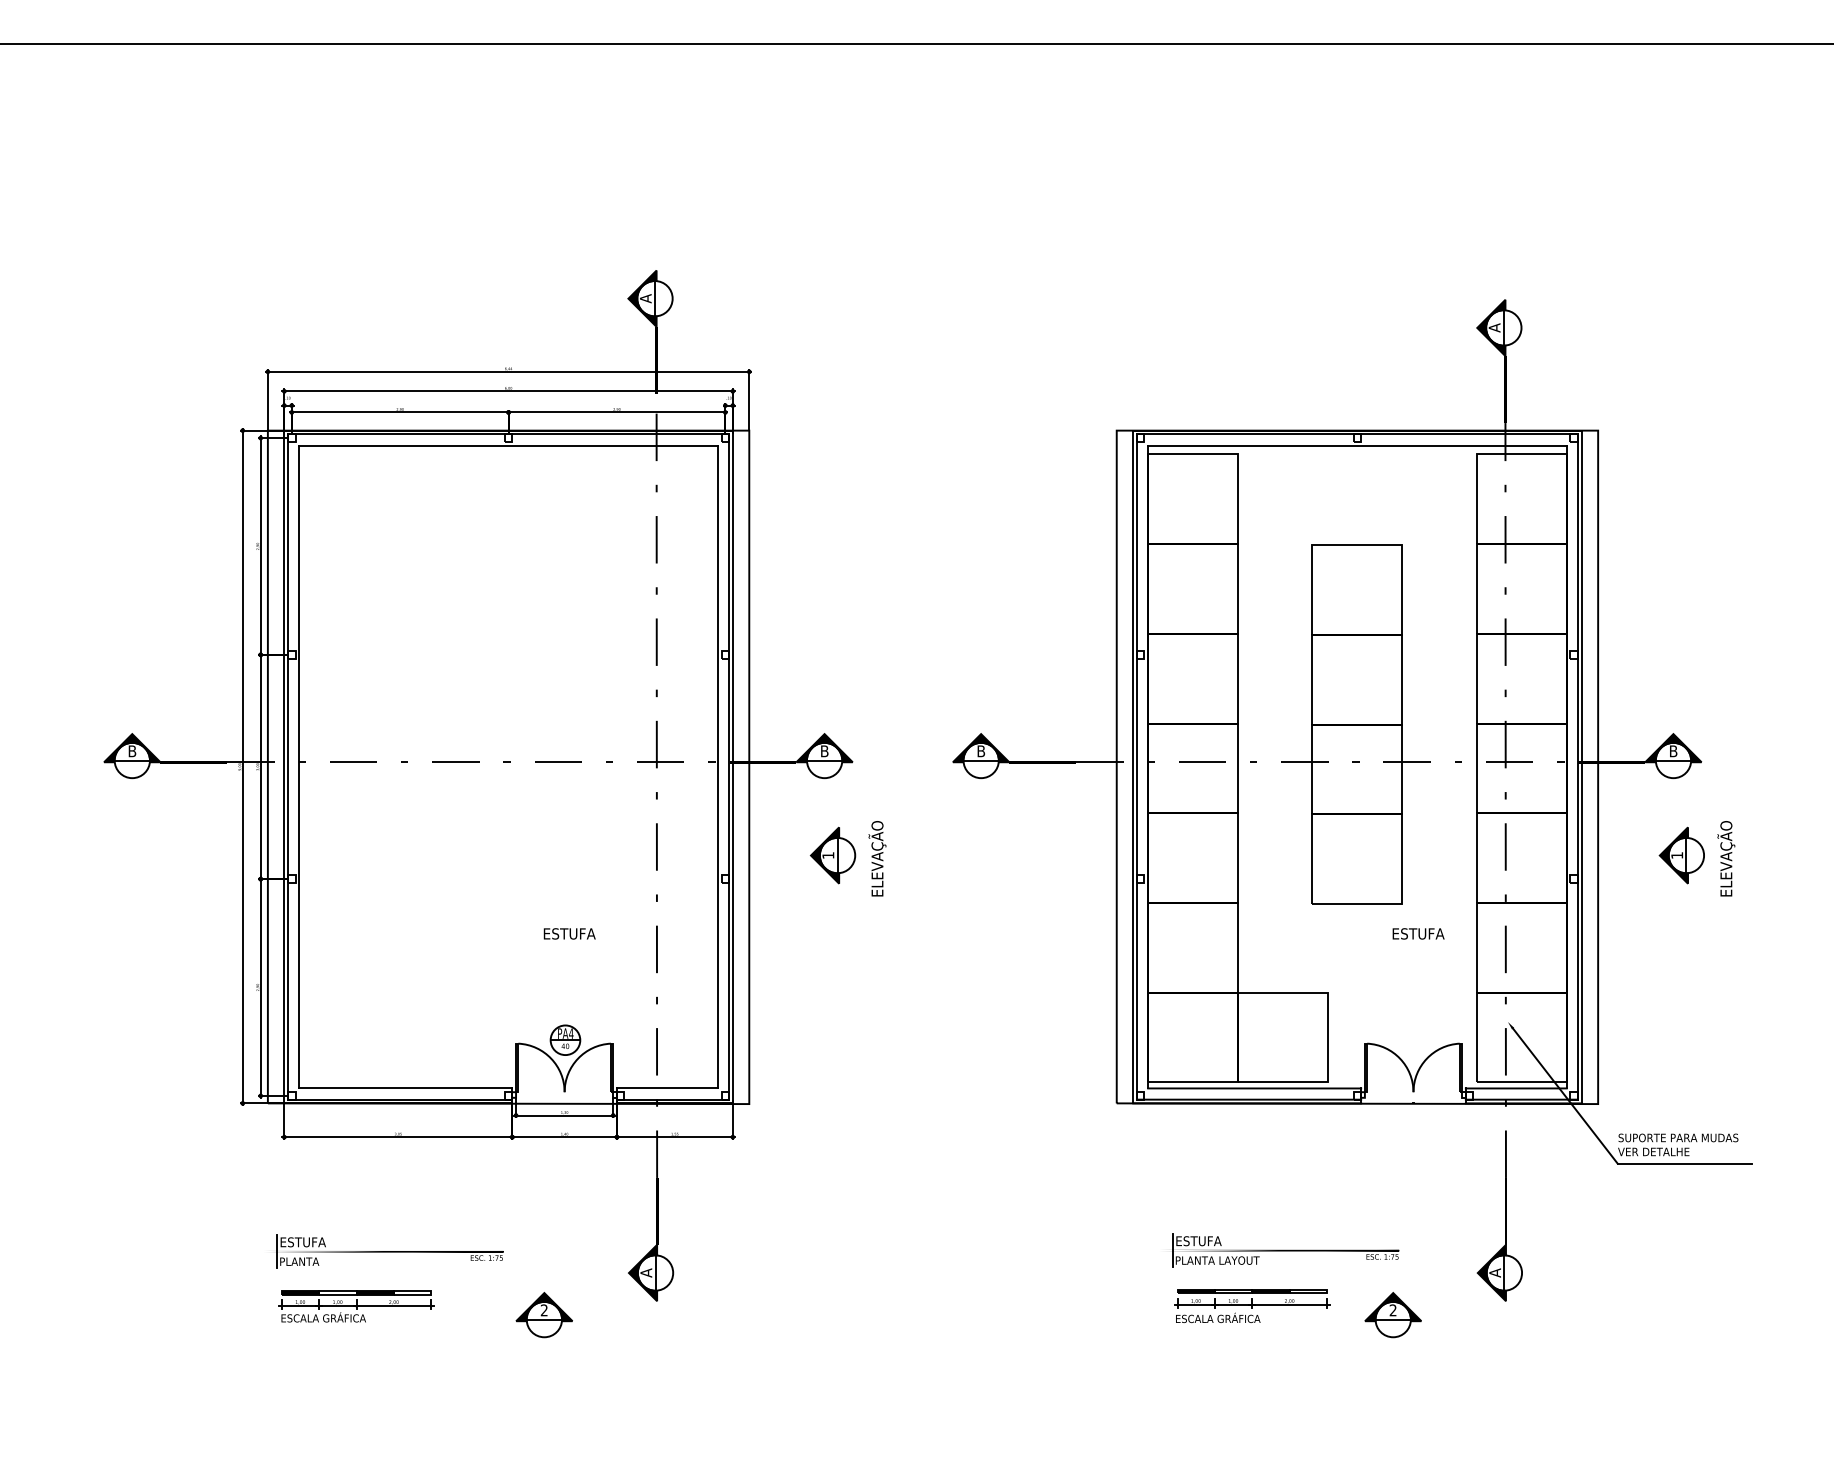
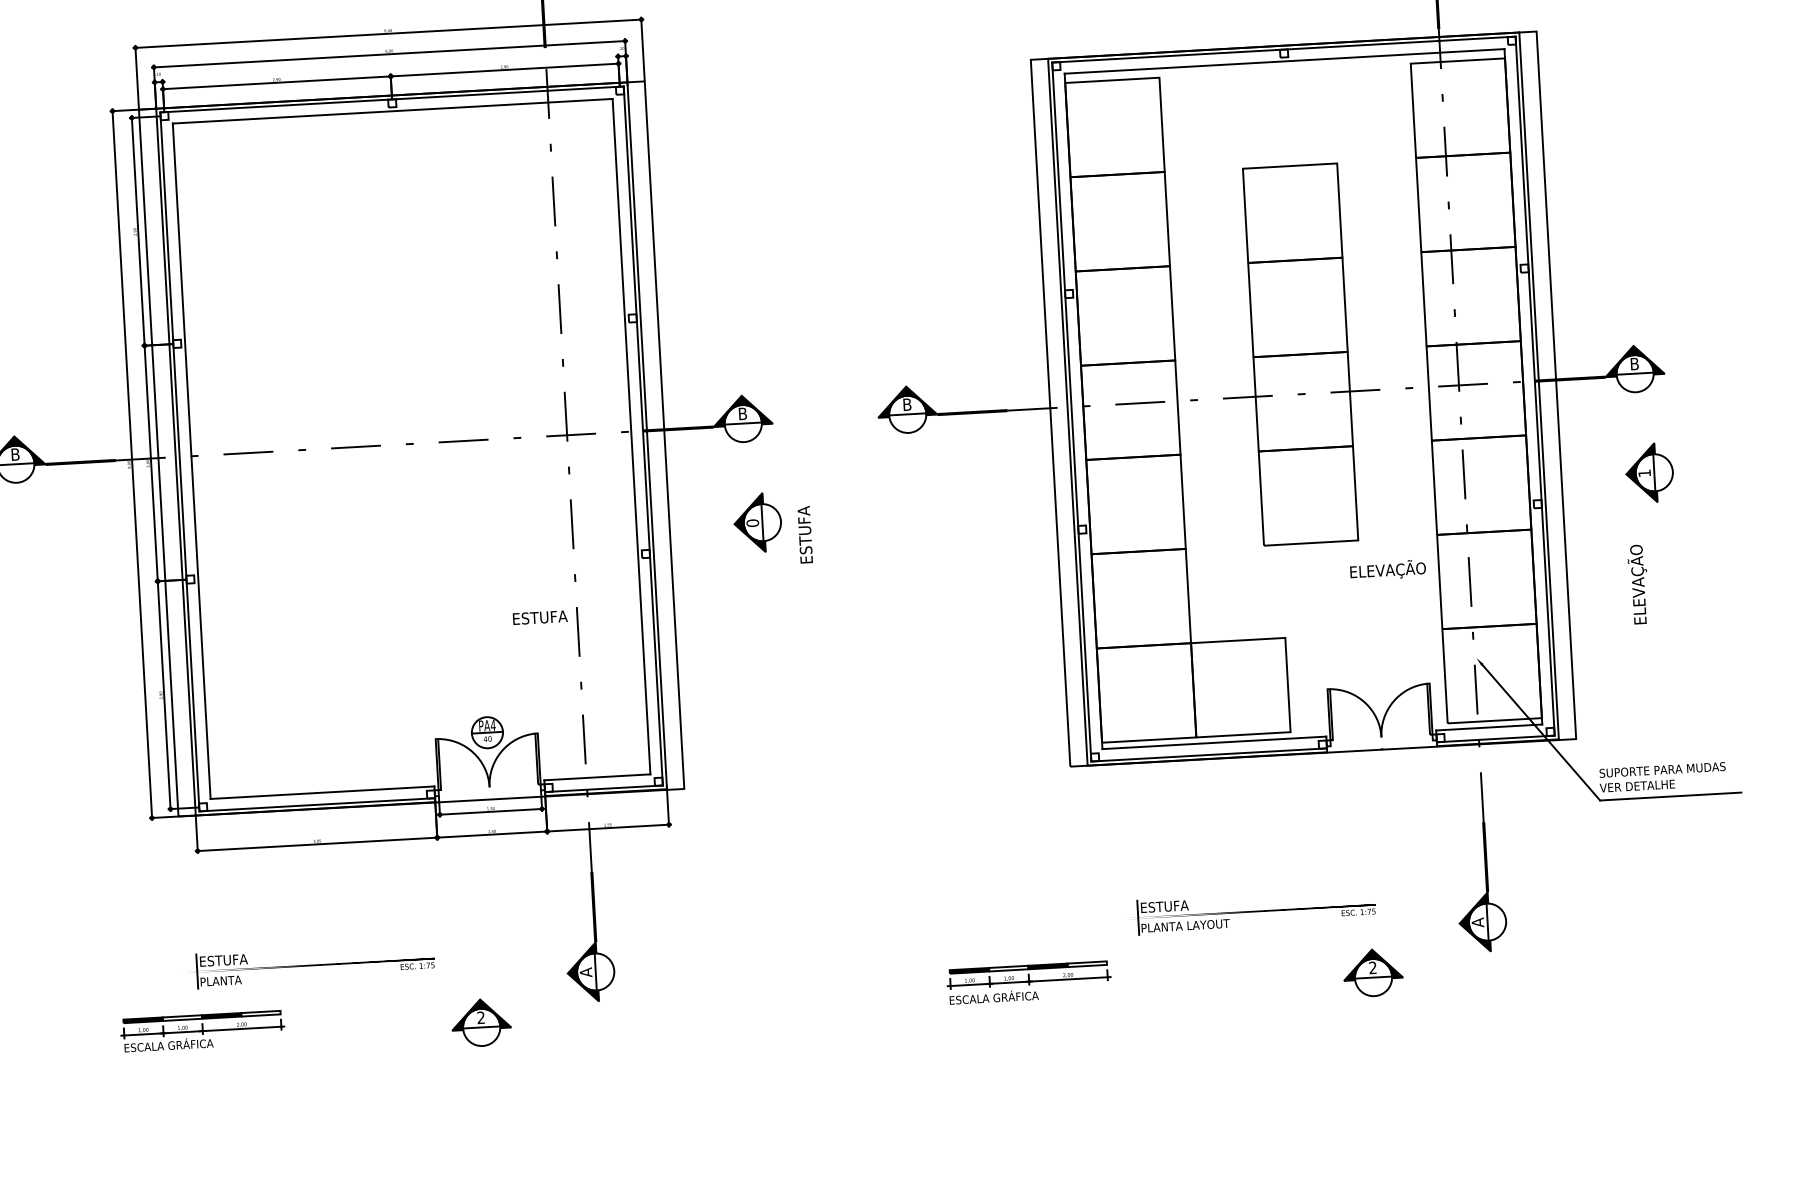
text: (877, 854) -> (804, 519), ELEVAÇÃO -> ESTUFA
text: (828, 855) -> (752, 523), 1 -> 0
text: (1726, 858) -> (1638, 584), moved
text: (569, 933) -> (540, 617), moved
text: (1432, 933) -> (1392, 569), ESTUFA -> ELEVAÇÃO
part: (1252, 1305) -> (1029, 981), moved
part: (356, 1306) -> (202, 1031), moved

